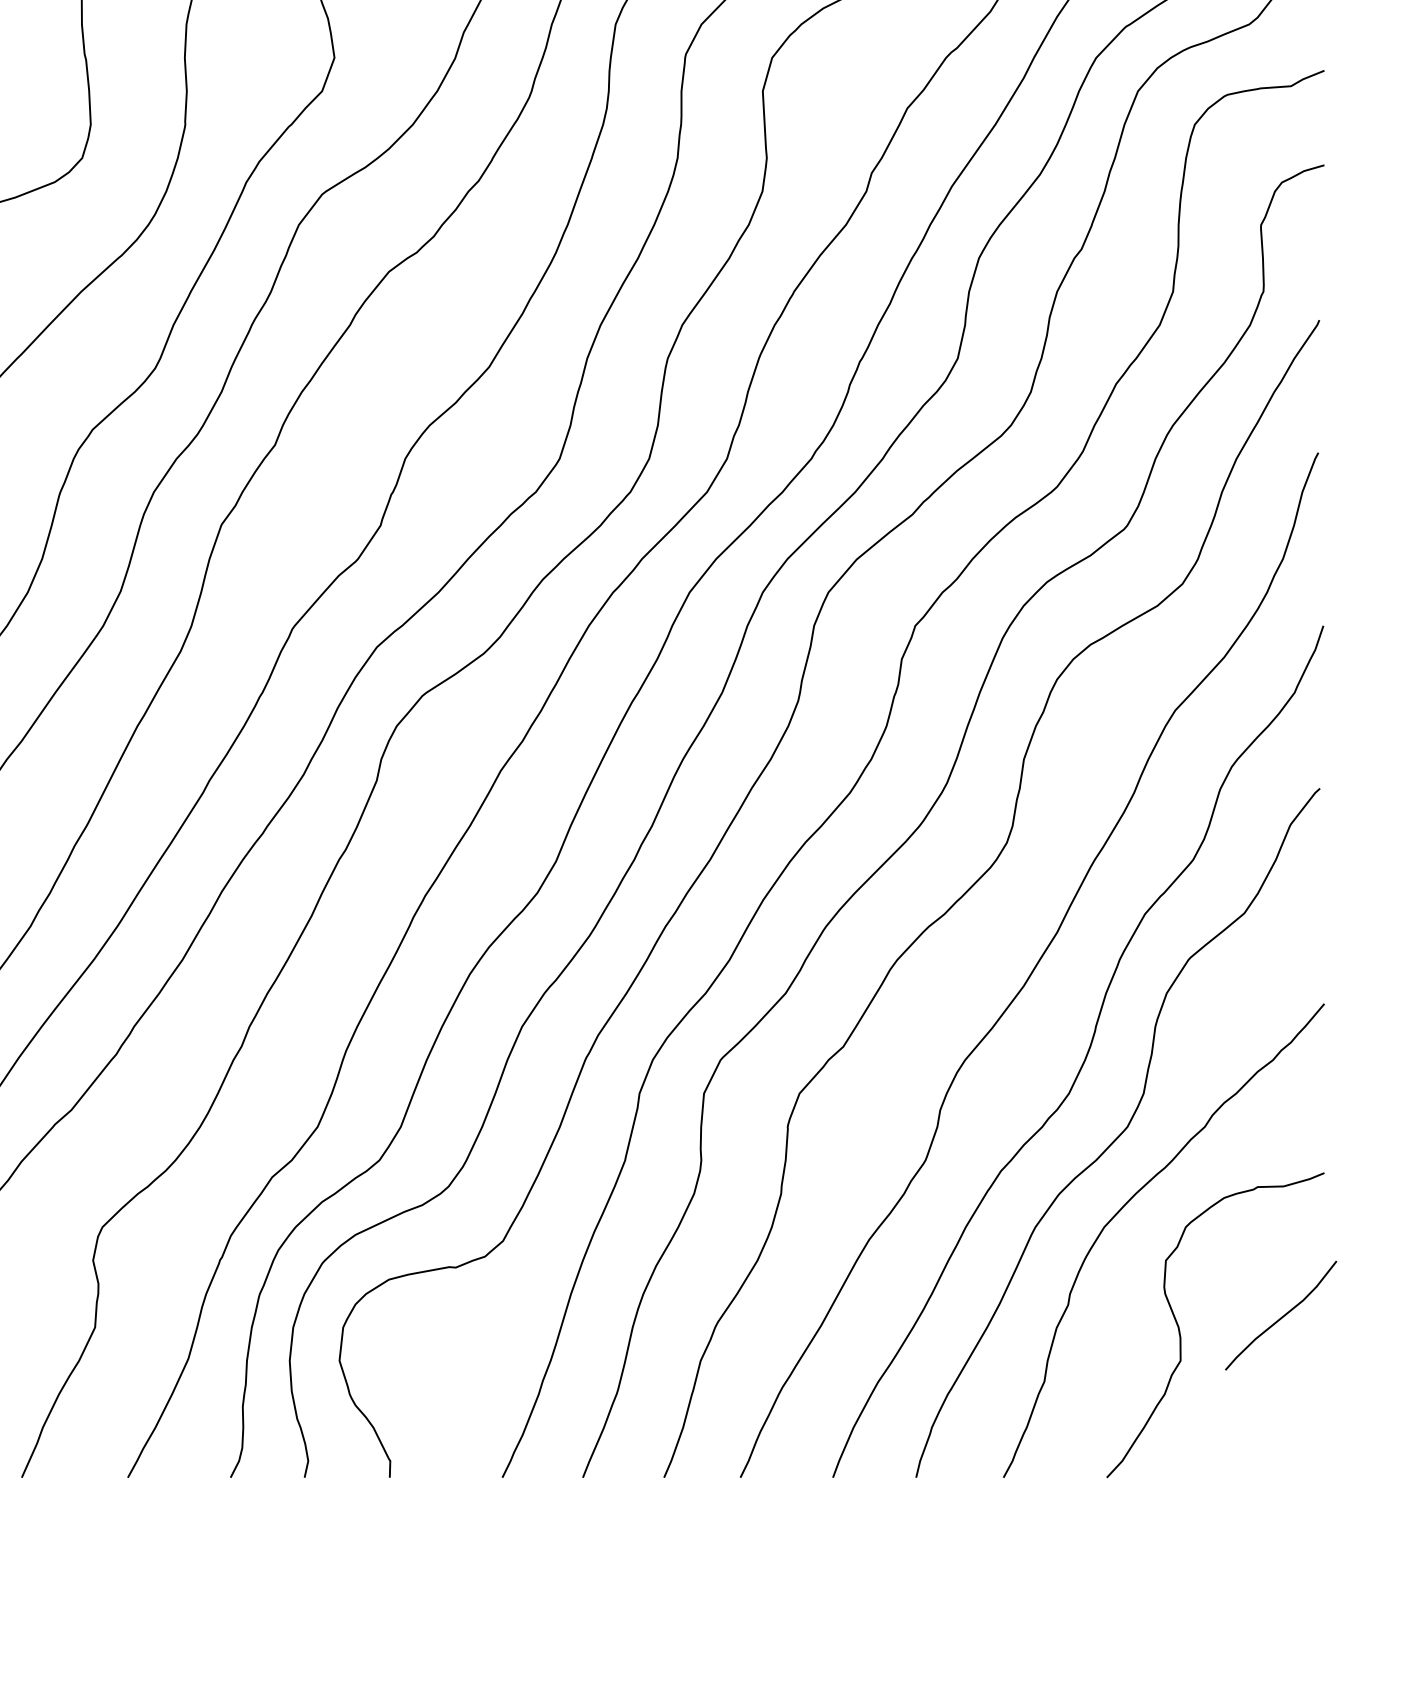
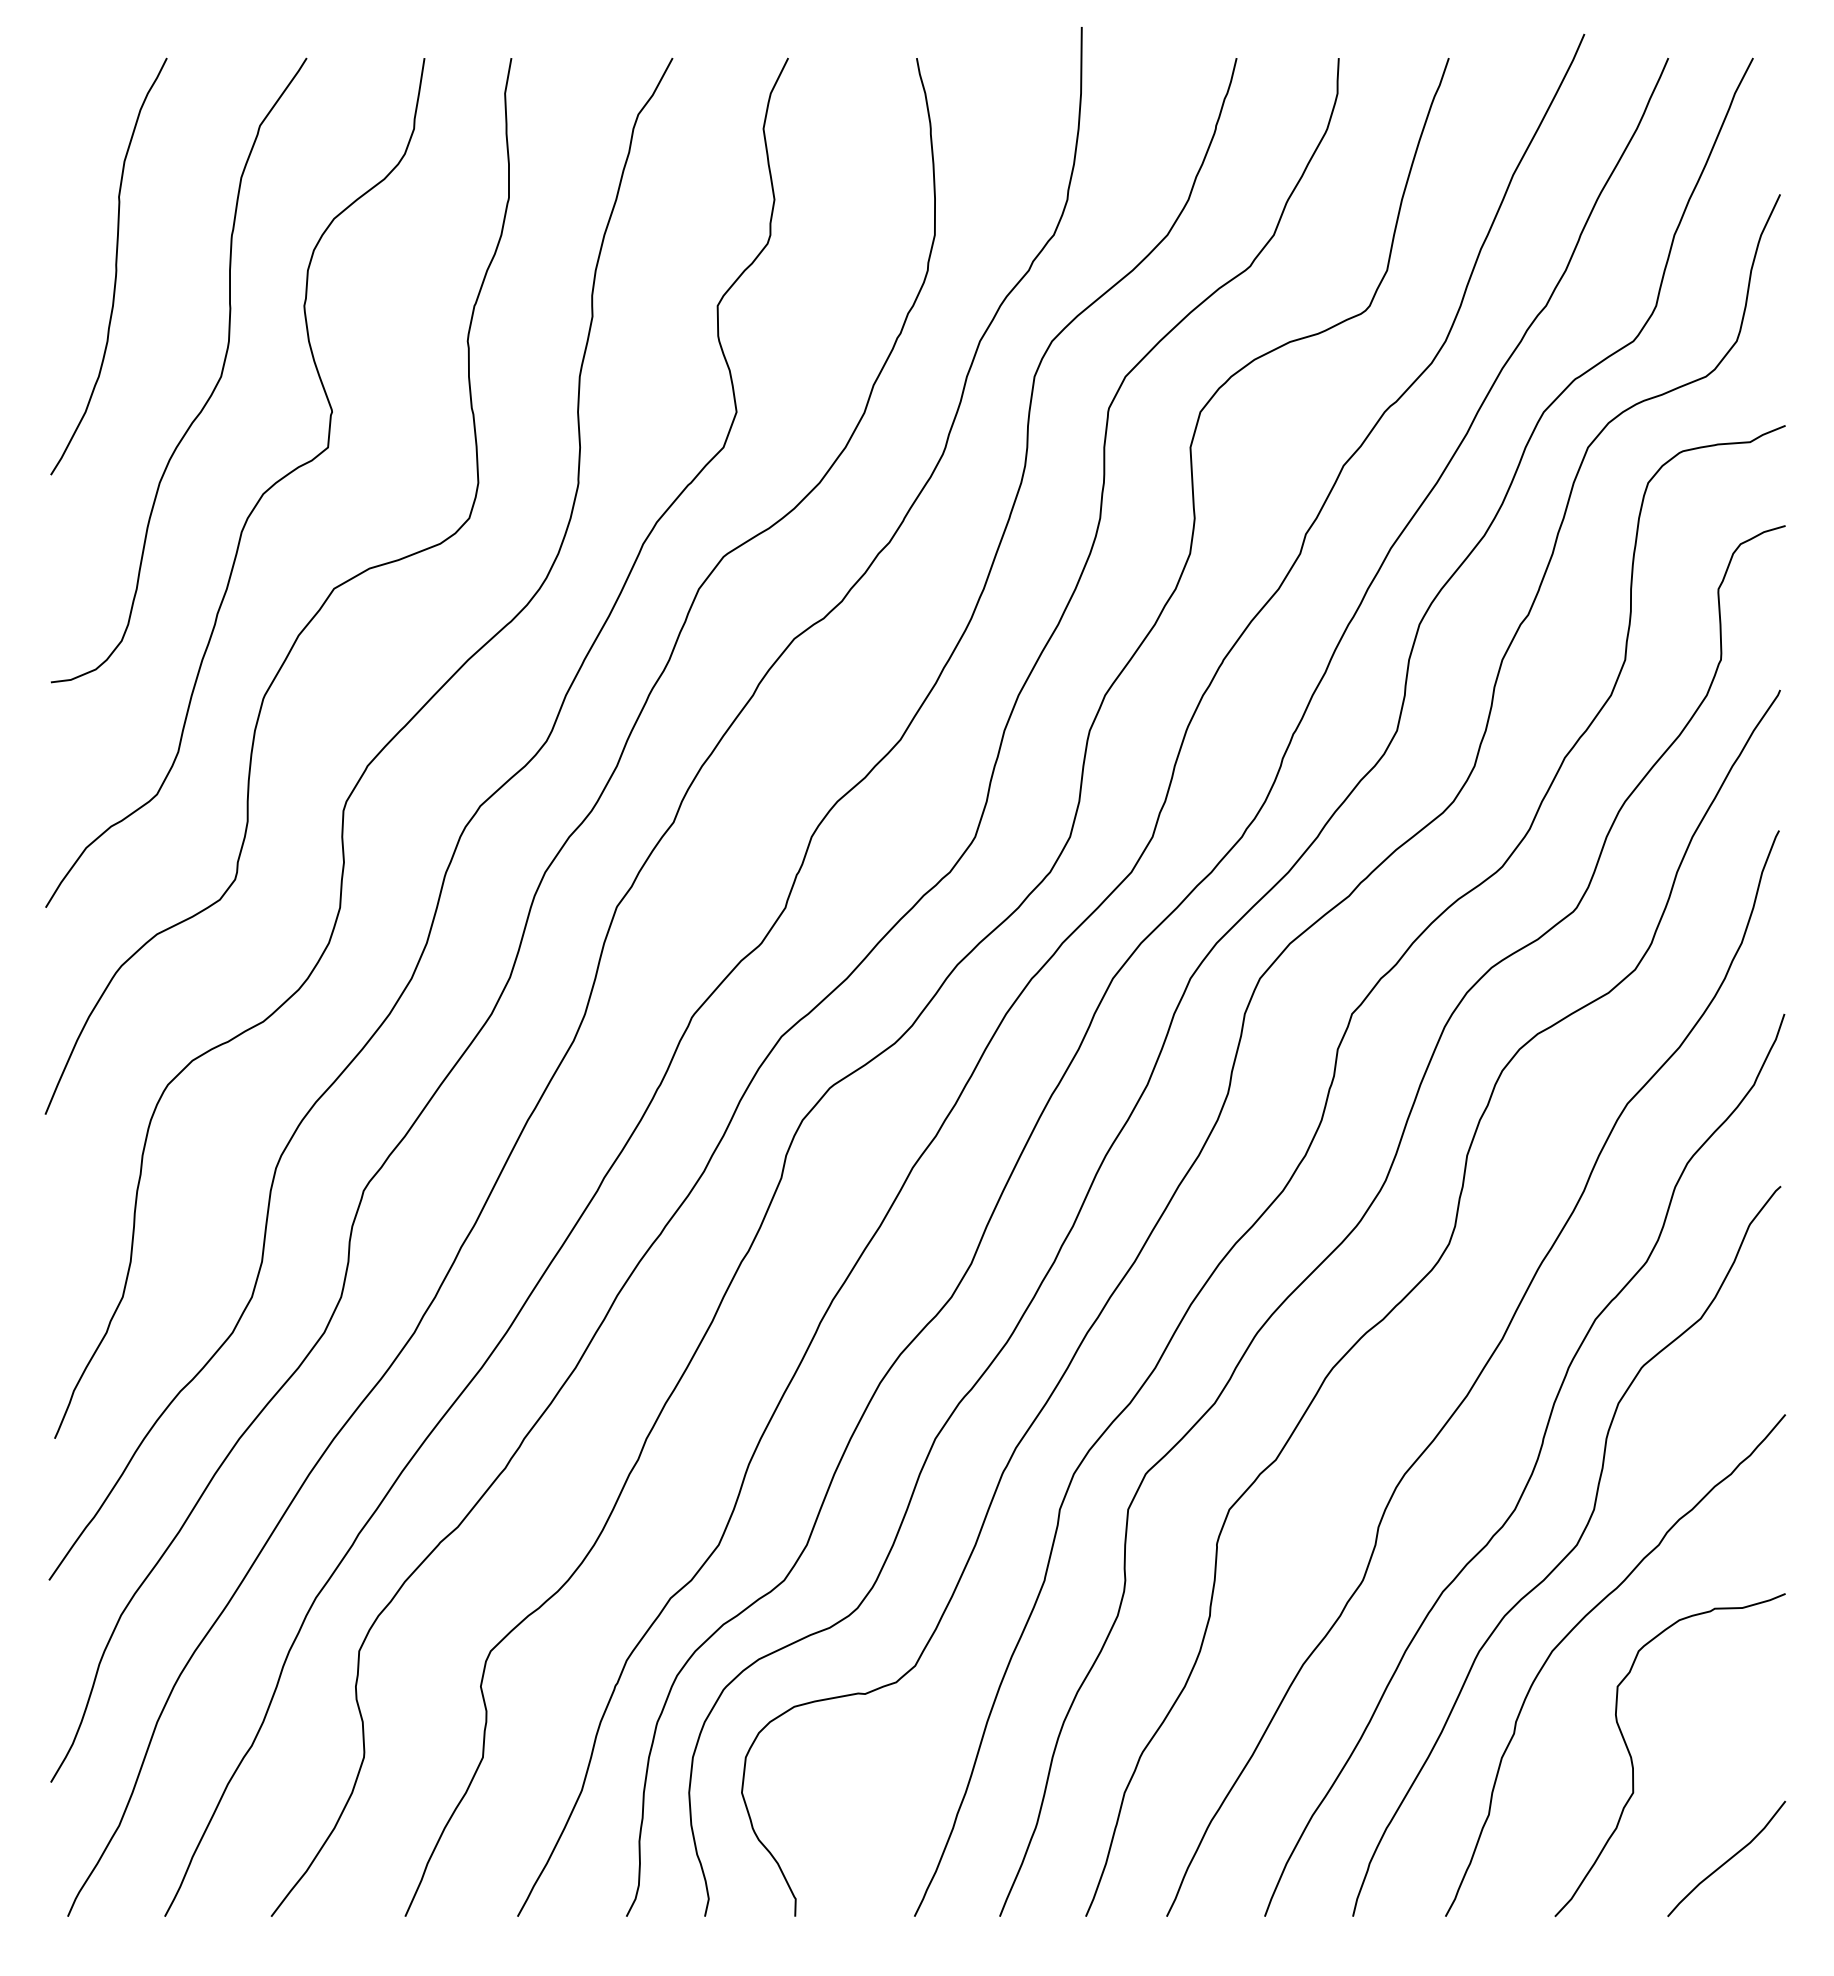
curve: (1281, 1316) -> (1727, 1859), moved

